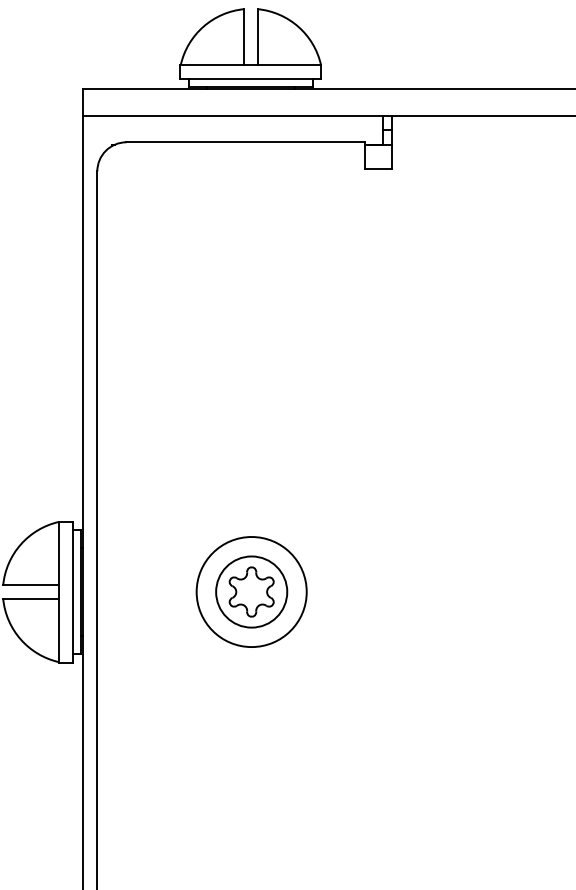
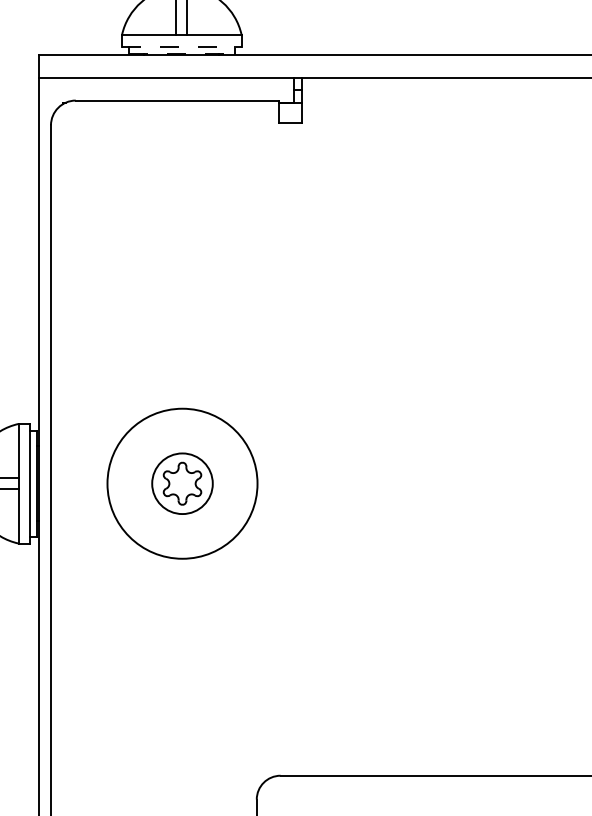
line: (251, 78) -> (182, 46), solid -> dashed
line: (250, 87) -> (181, 53), solid -> dashed
circle: (251, 591) -> (182, 483), size x1.6

